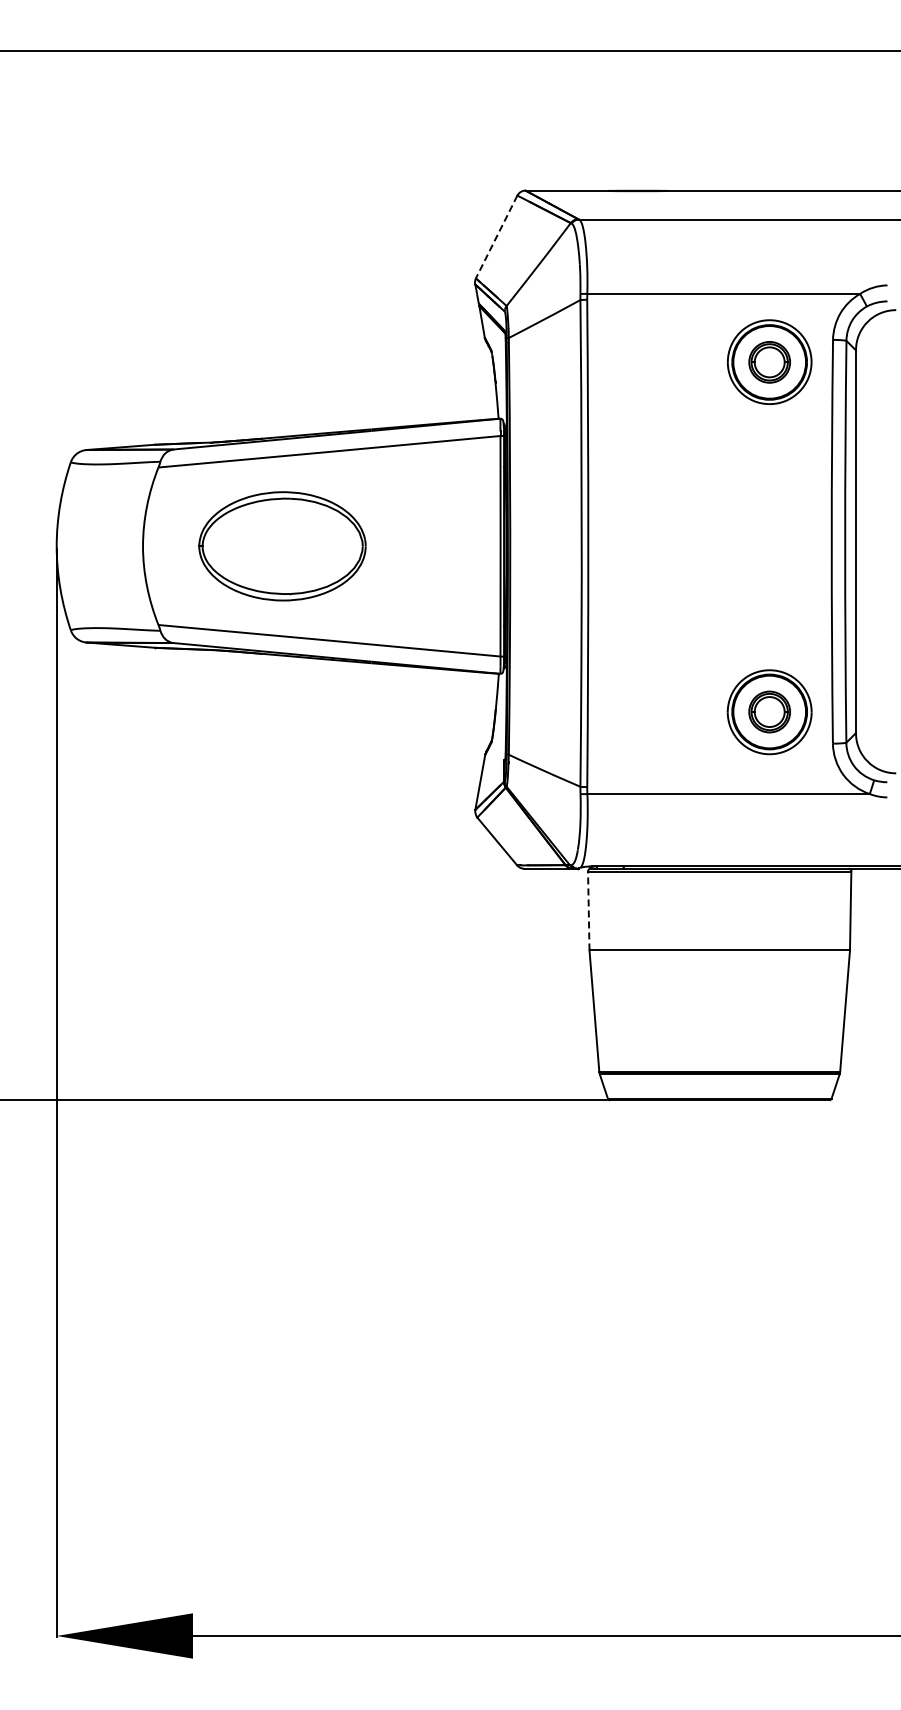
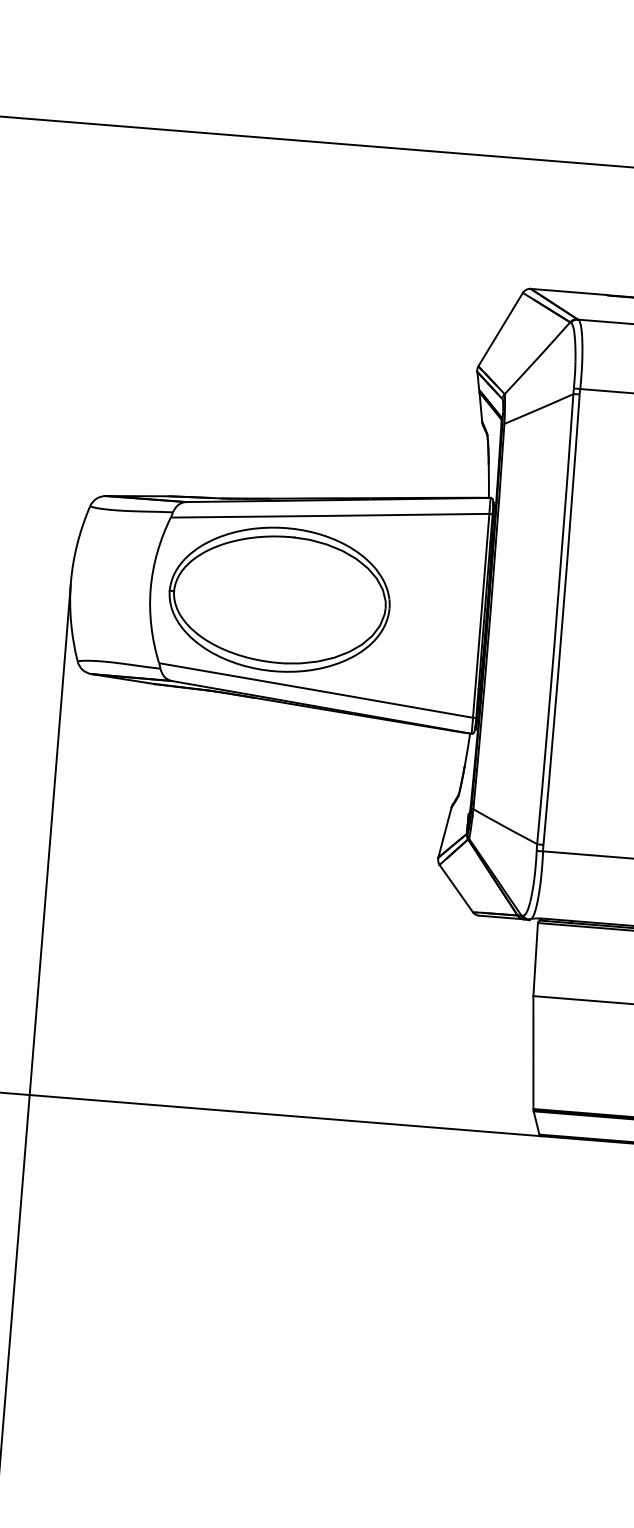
line: (496, 237) -> (500, 330), dashed -> solid
part: (282, 546) -> (279, 599), size x1.43
line: (588, 910) -> (535, 959), dashed -> solid

